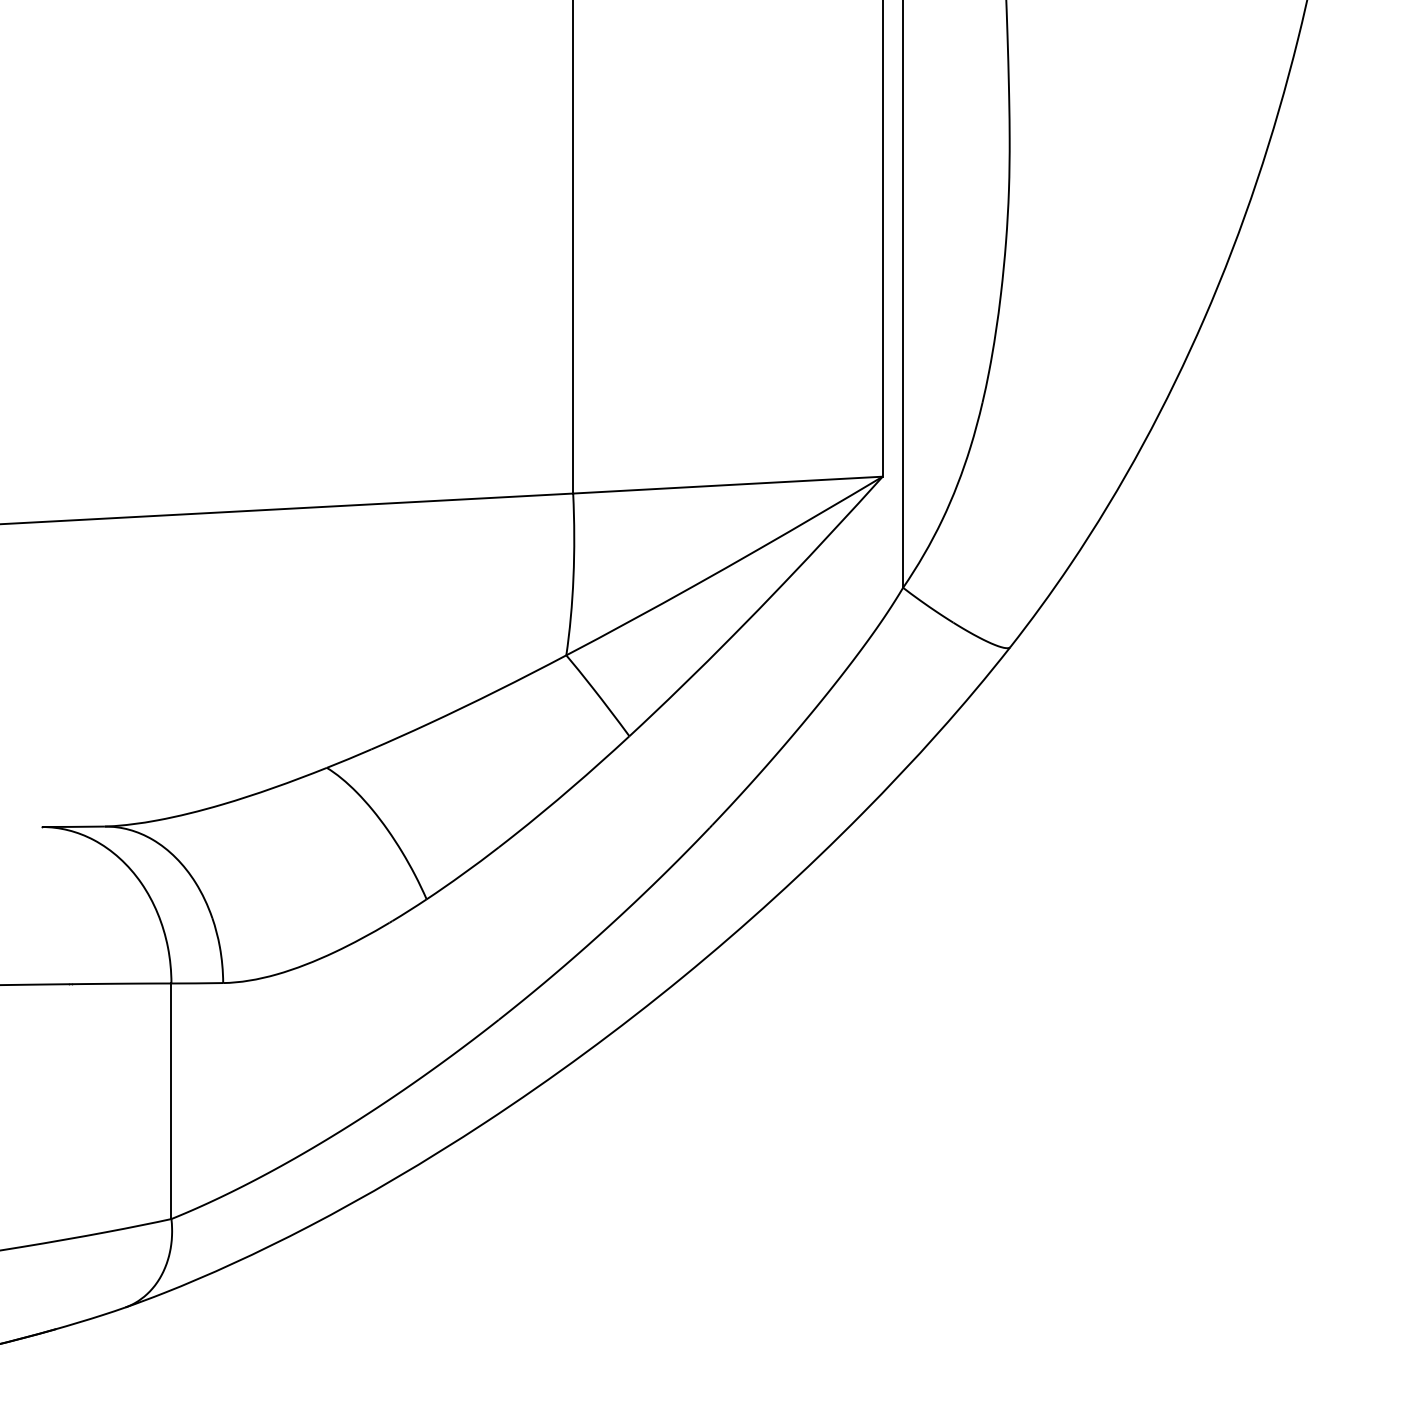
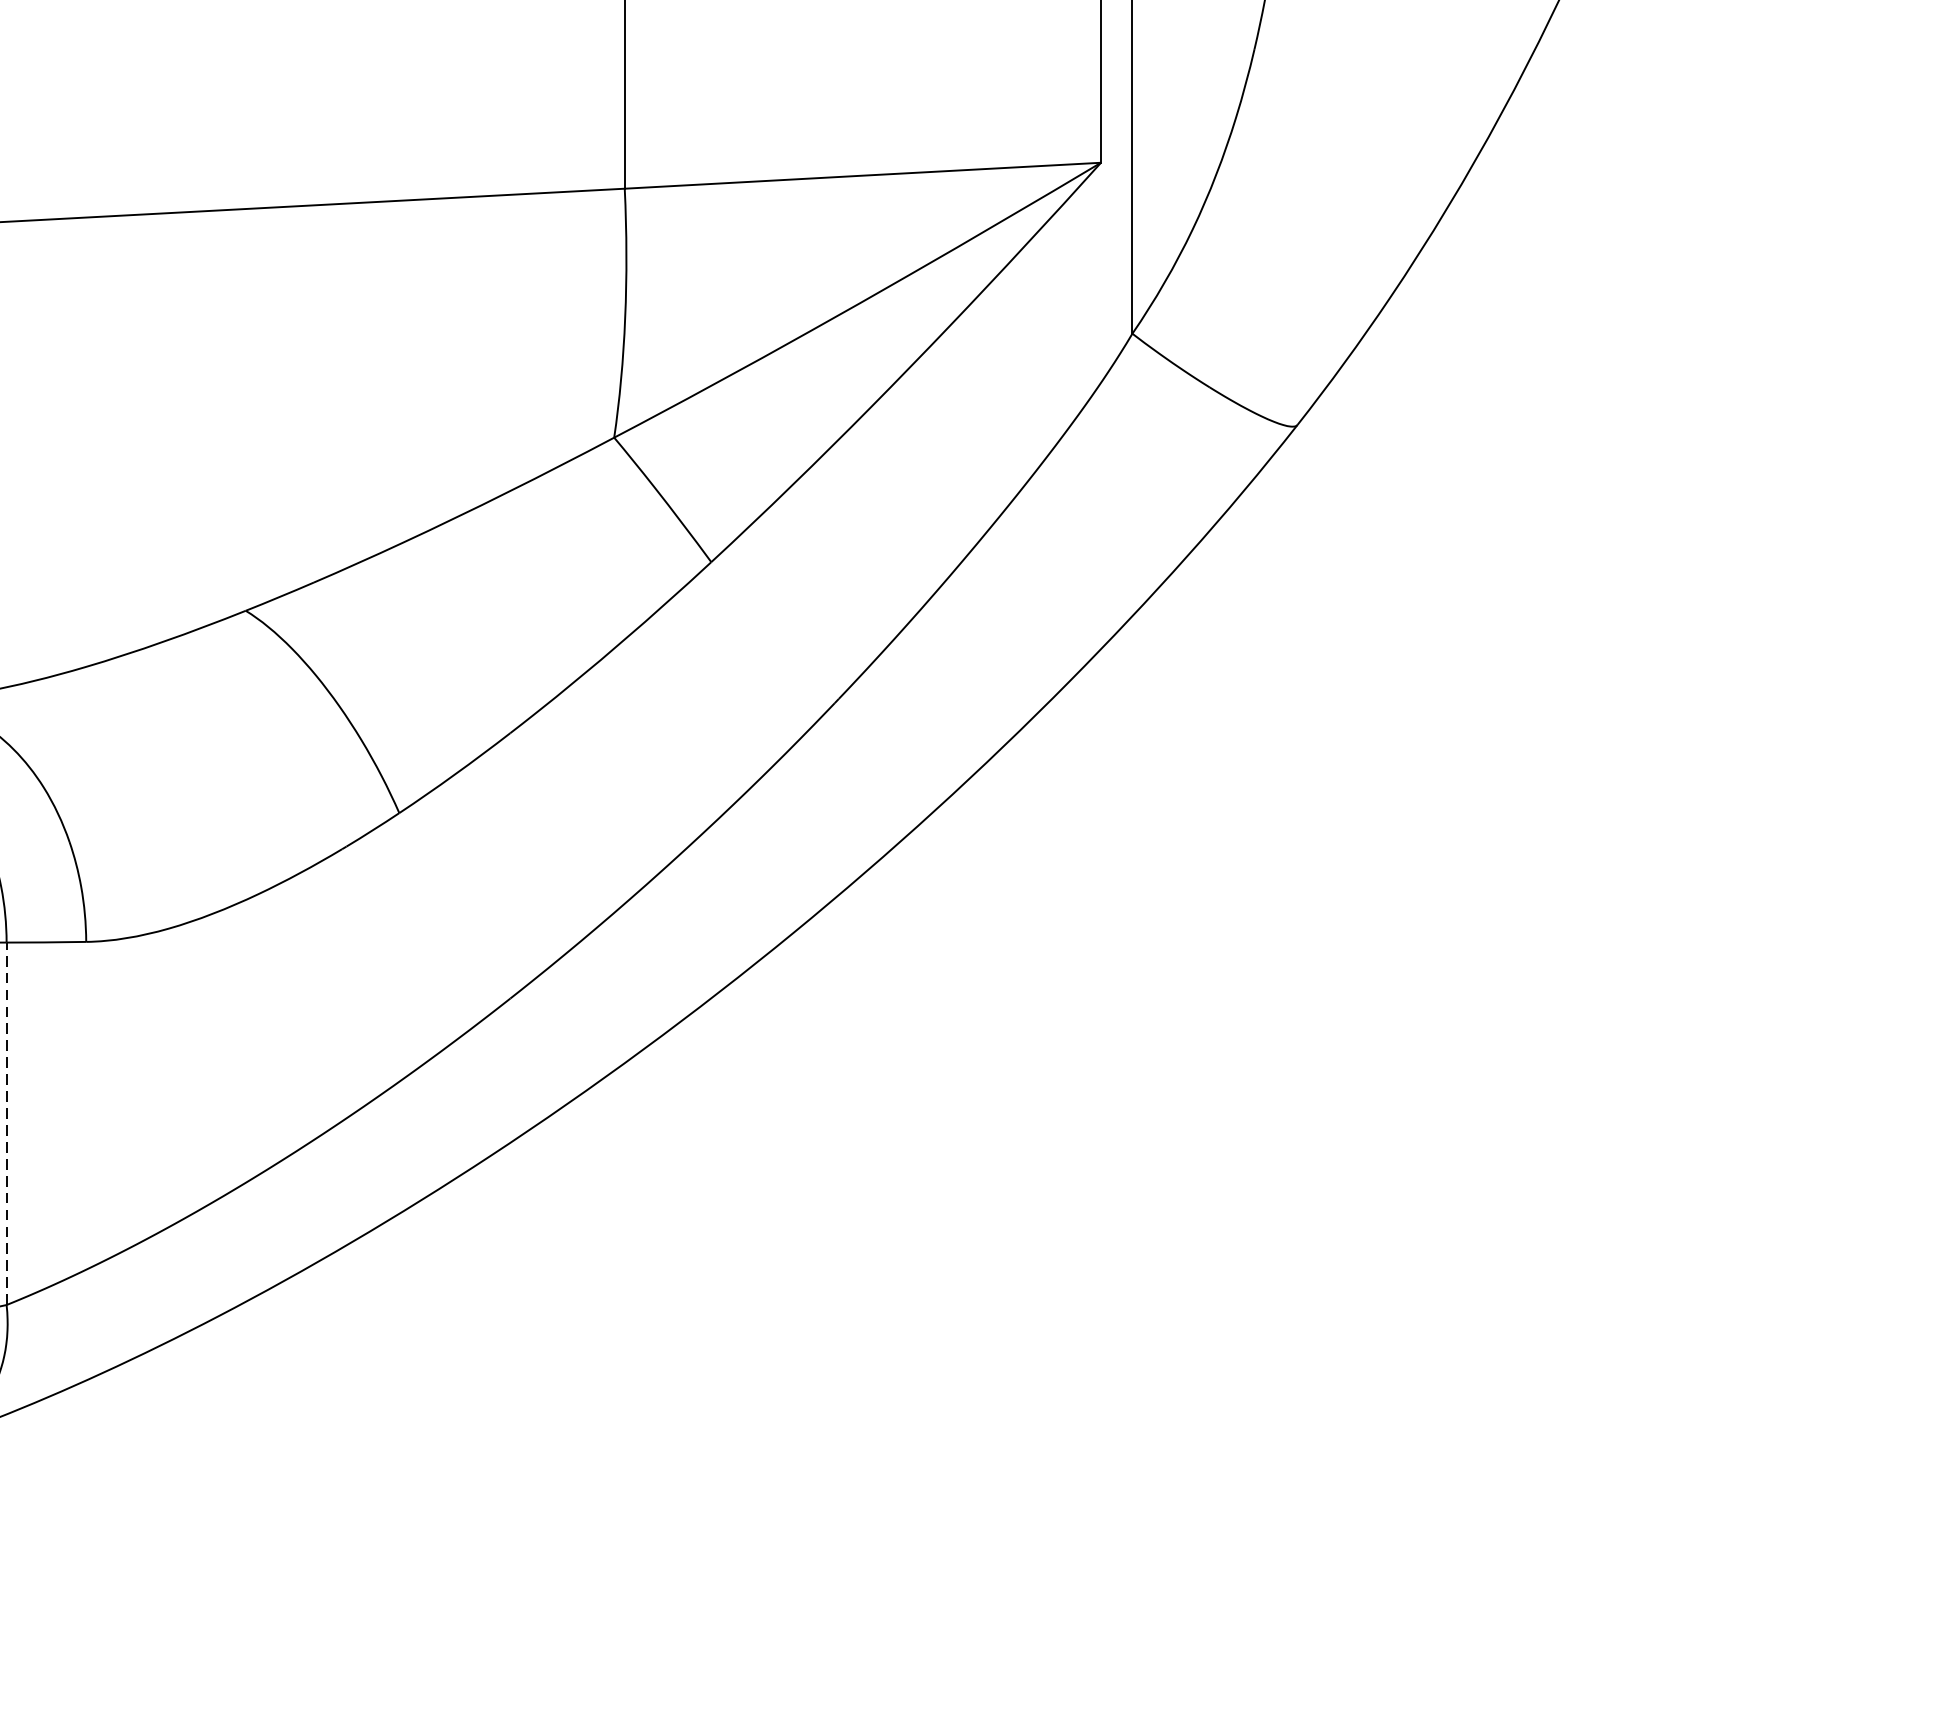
line: (171, 1101) -> (6, 1124), solid -> dashed

